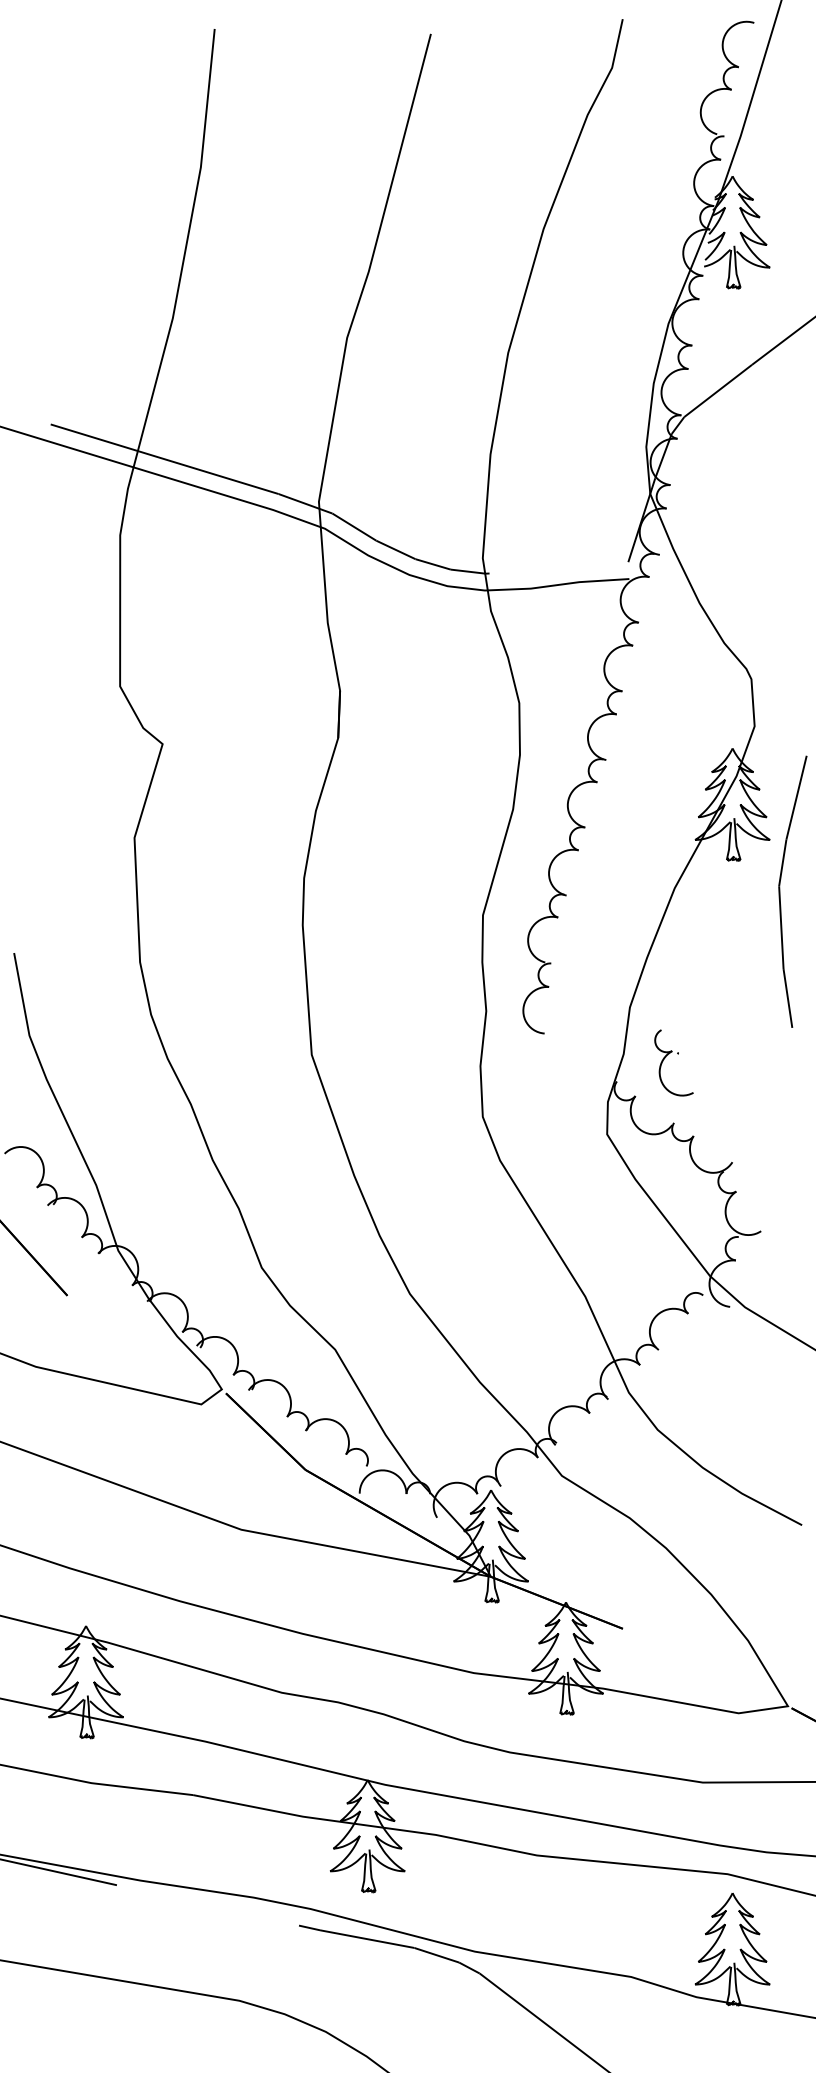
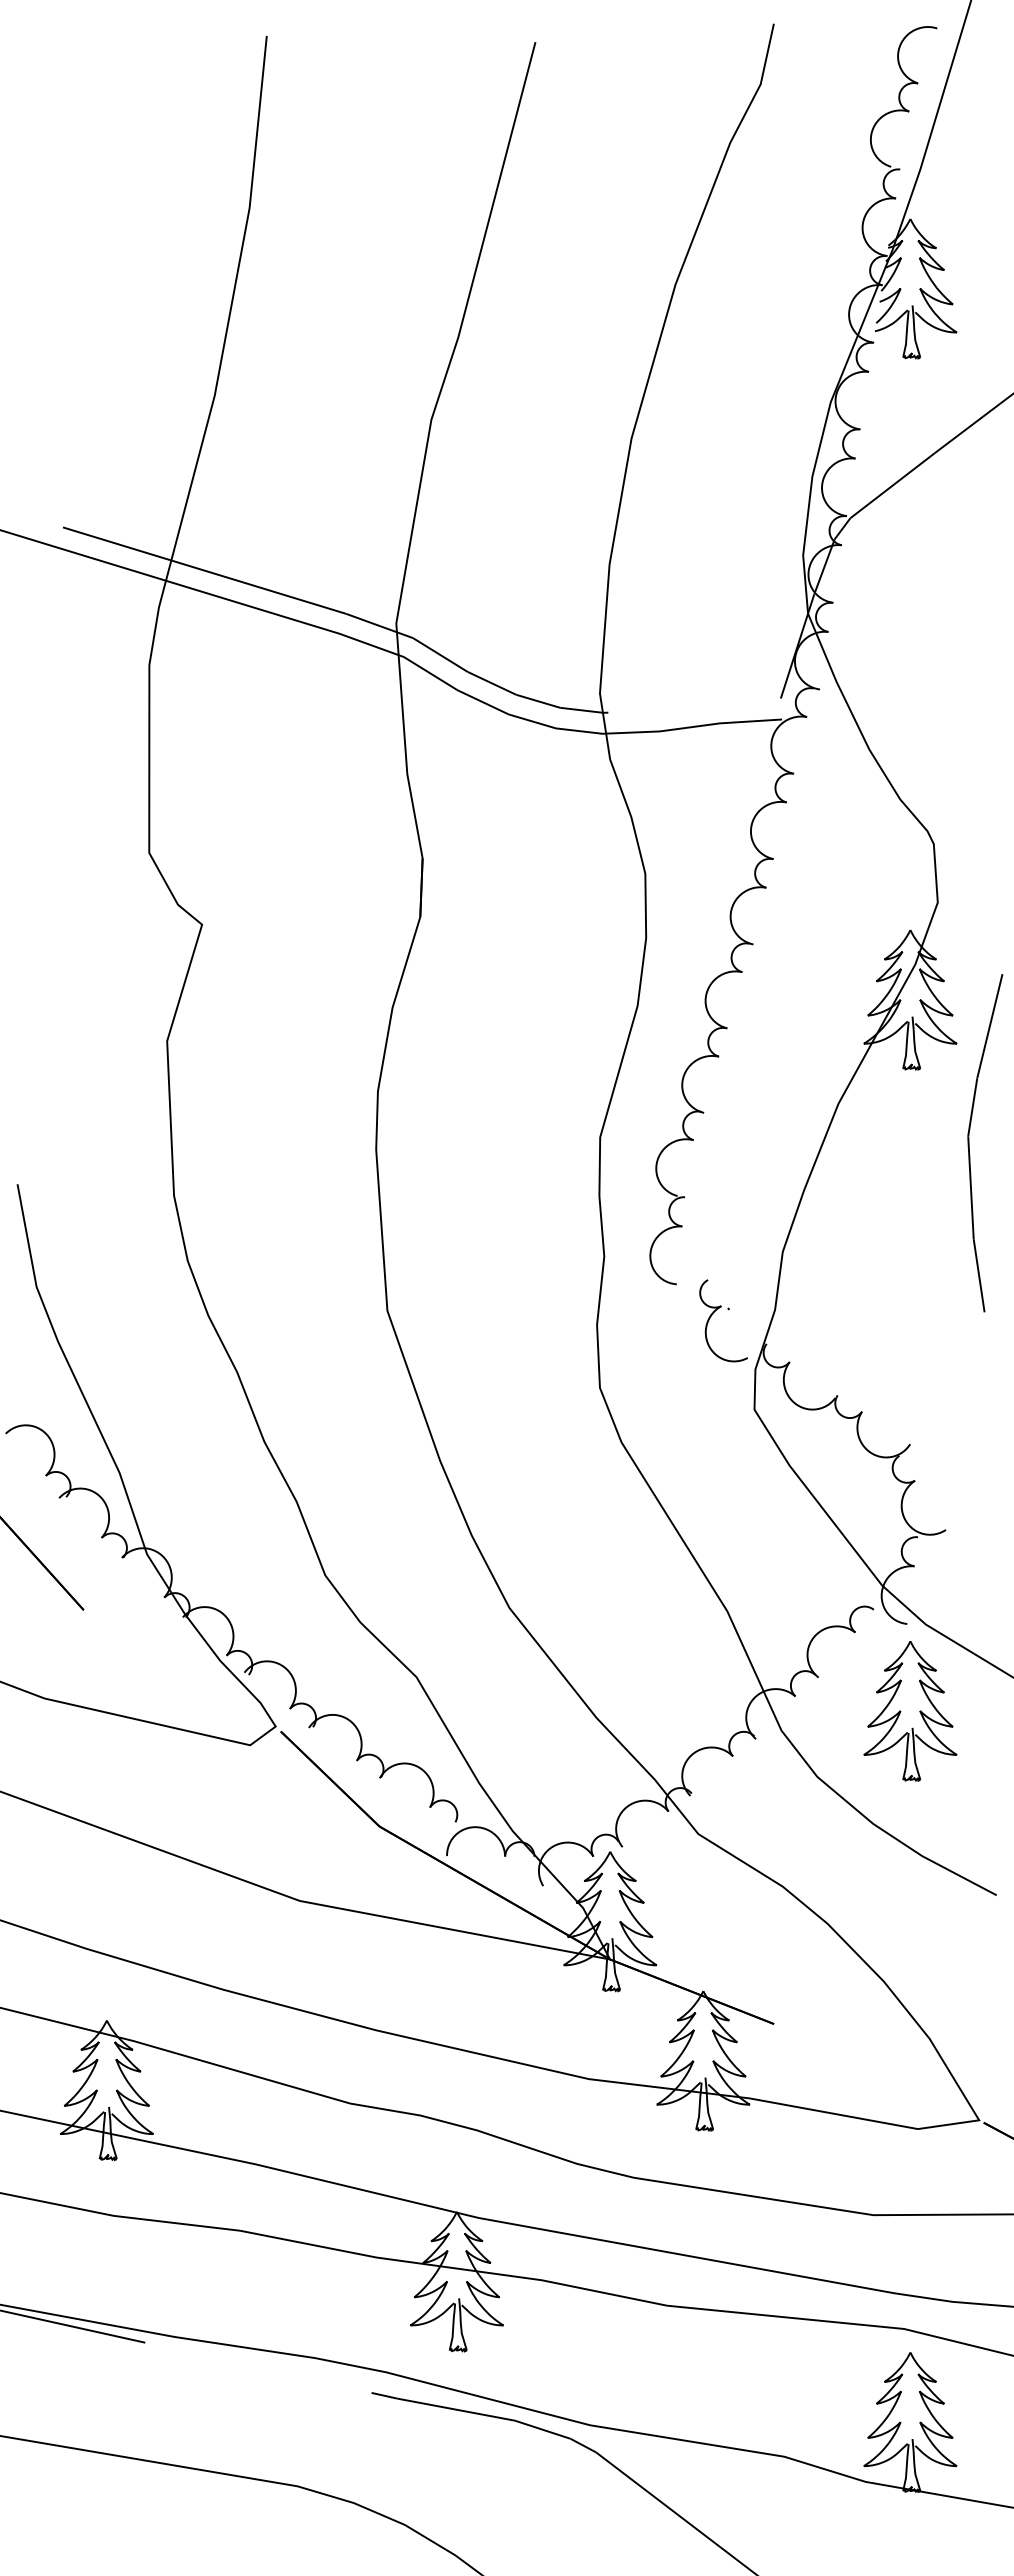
line: (780, 892) -> (969, 1143), moved
part: (677, 1054) -> (728, 1310), moved
part: (732, 1377) -> (910, 1711), added

